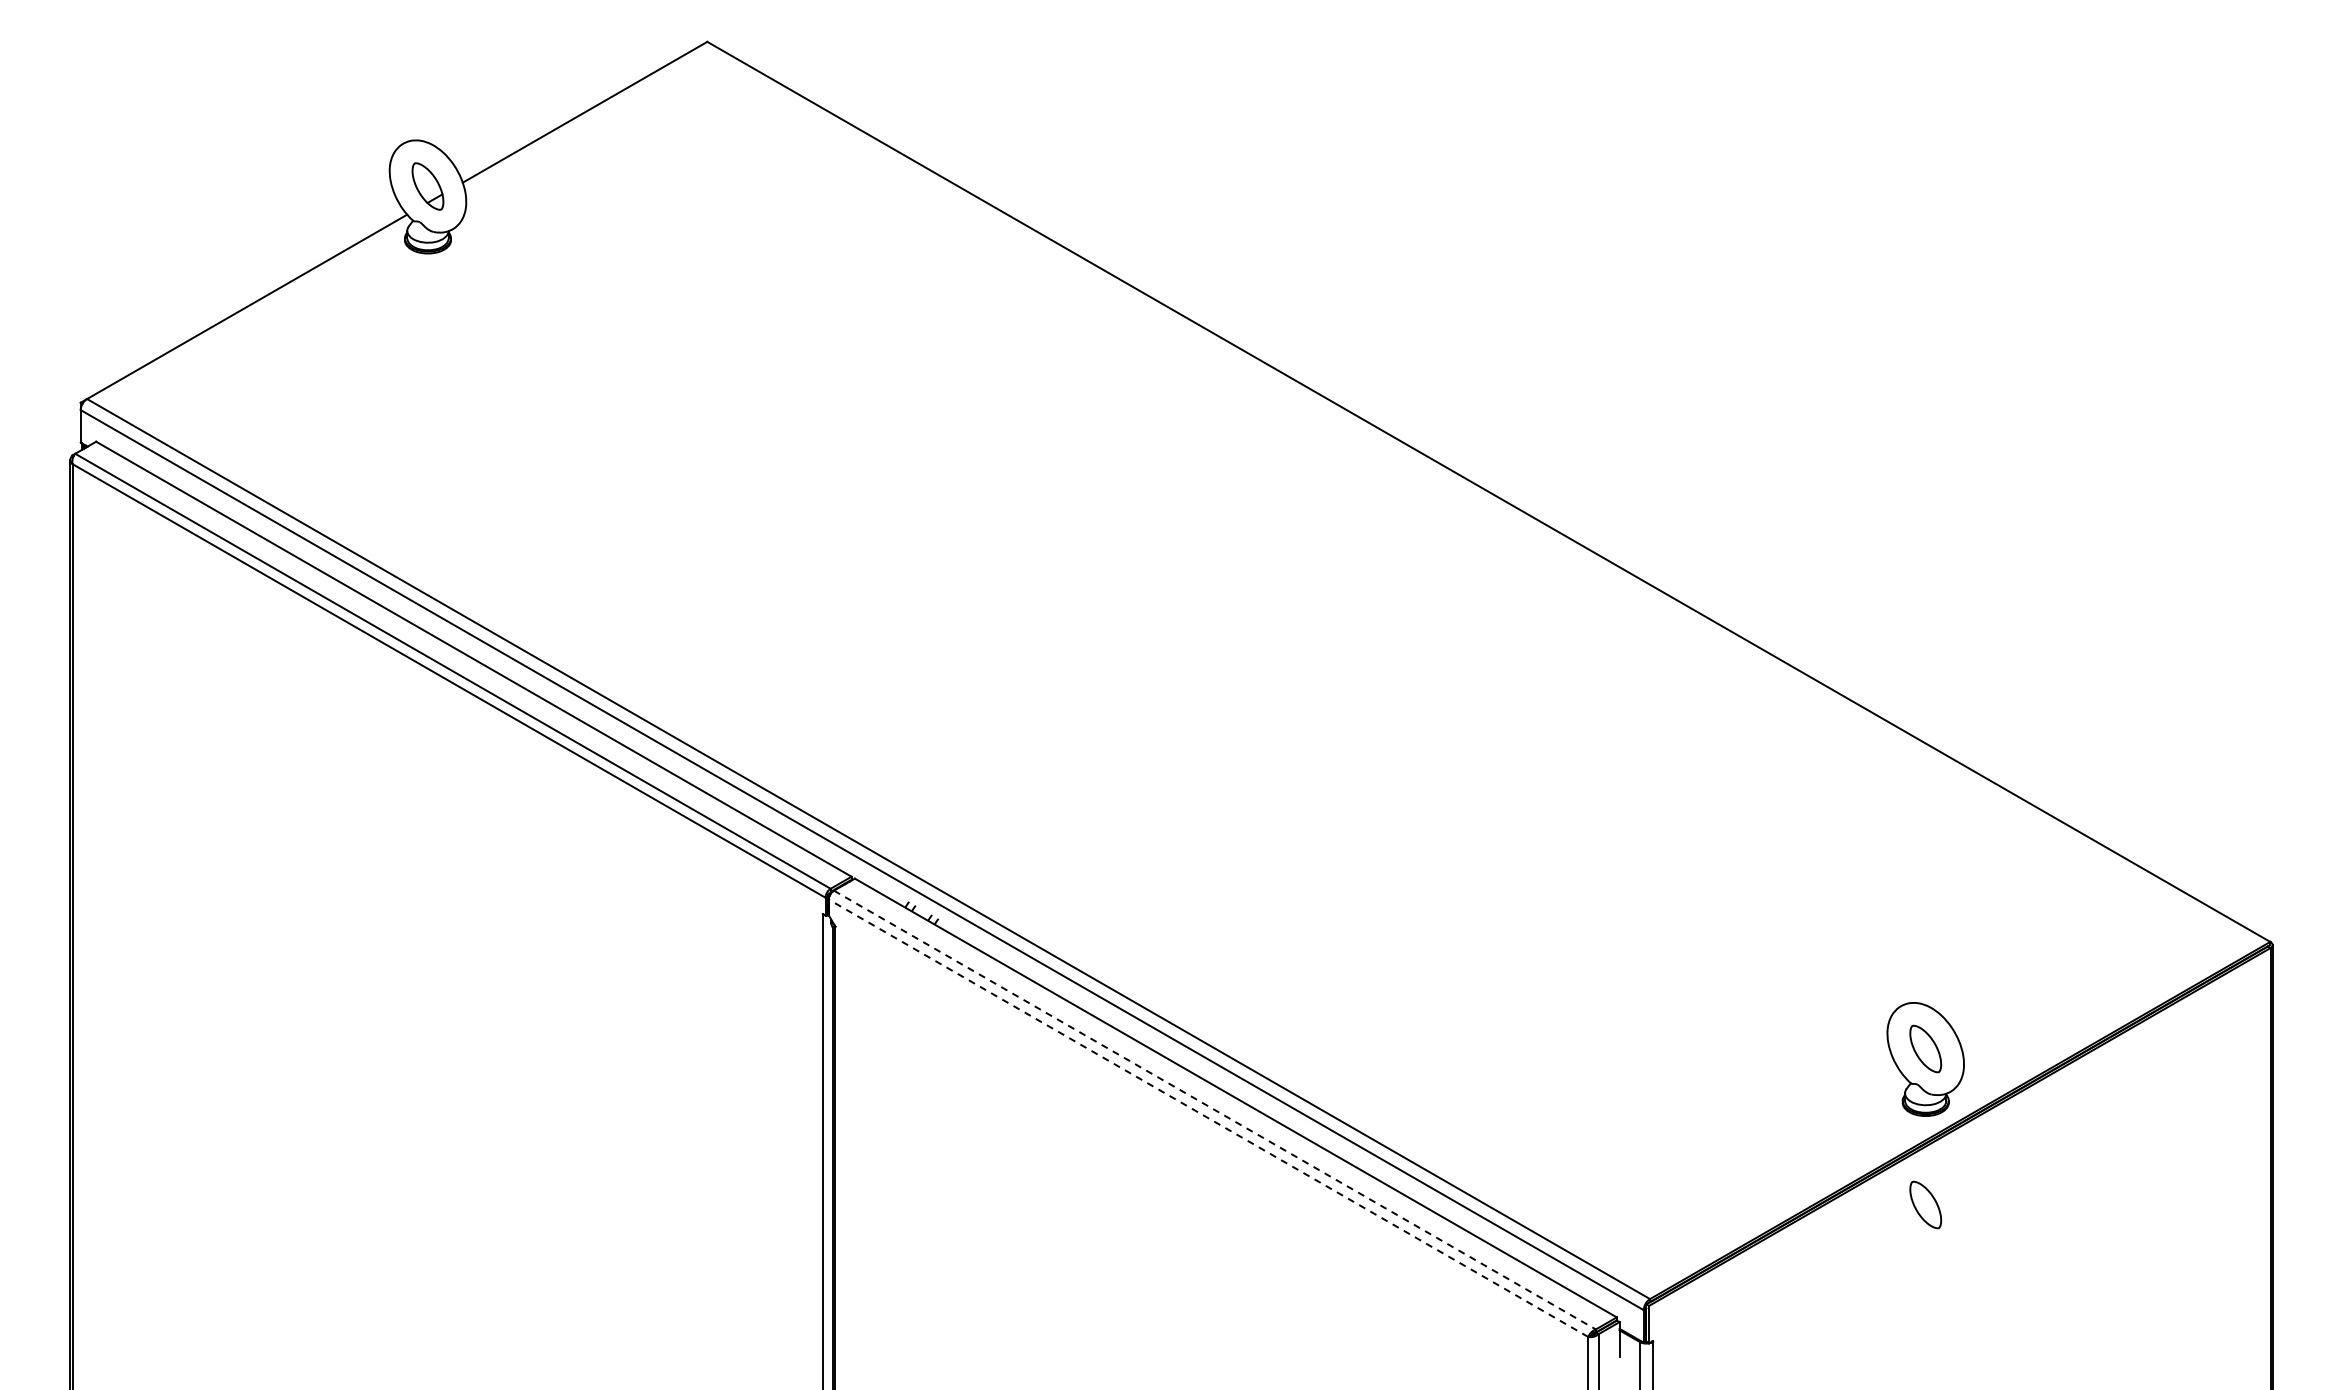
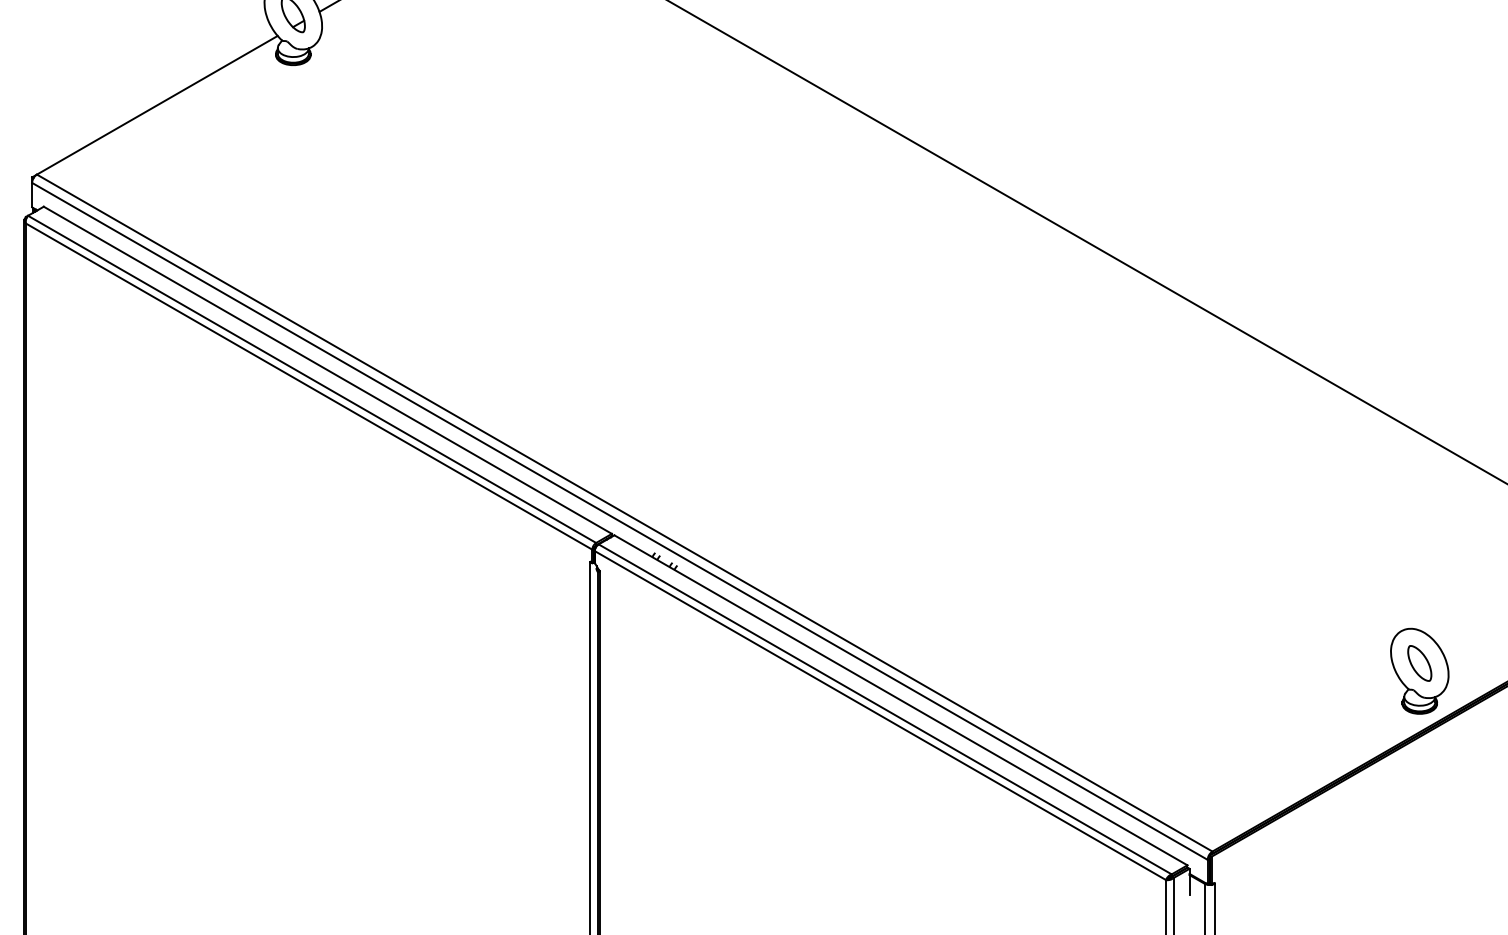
line: (1214, 1110) -> (884, 709), dashed -> solid
line: (1208, 1118) -> (880, 715), dashed -> solid
part: (1925, 1204) -> (1419, 780), removed

